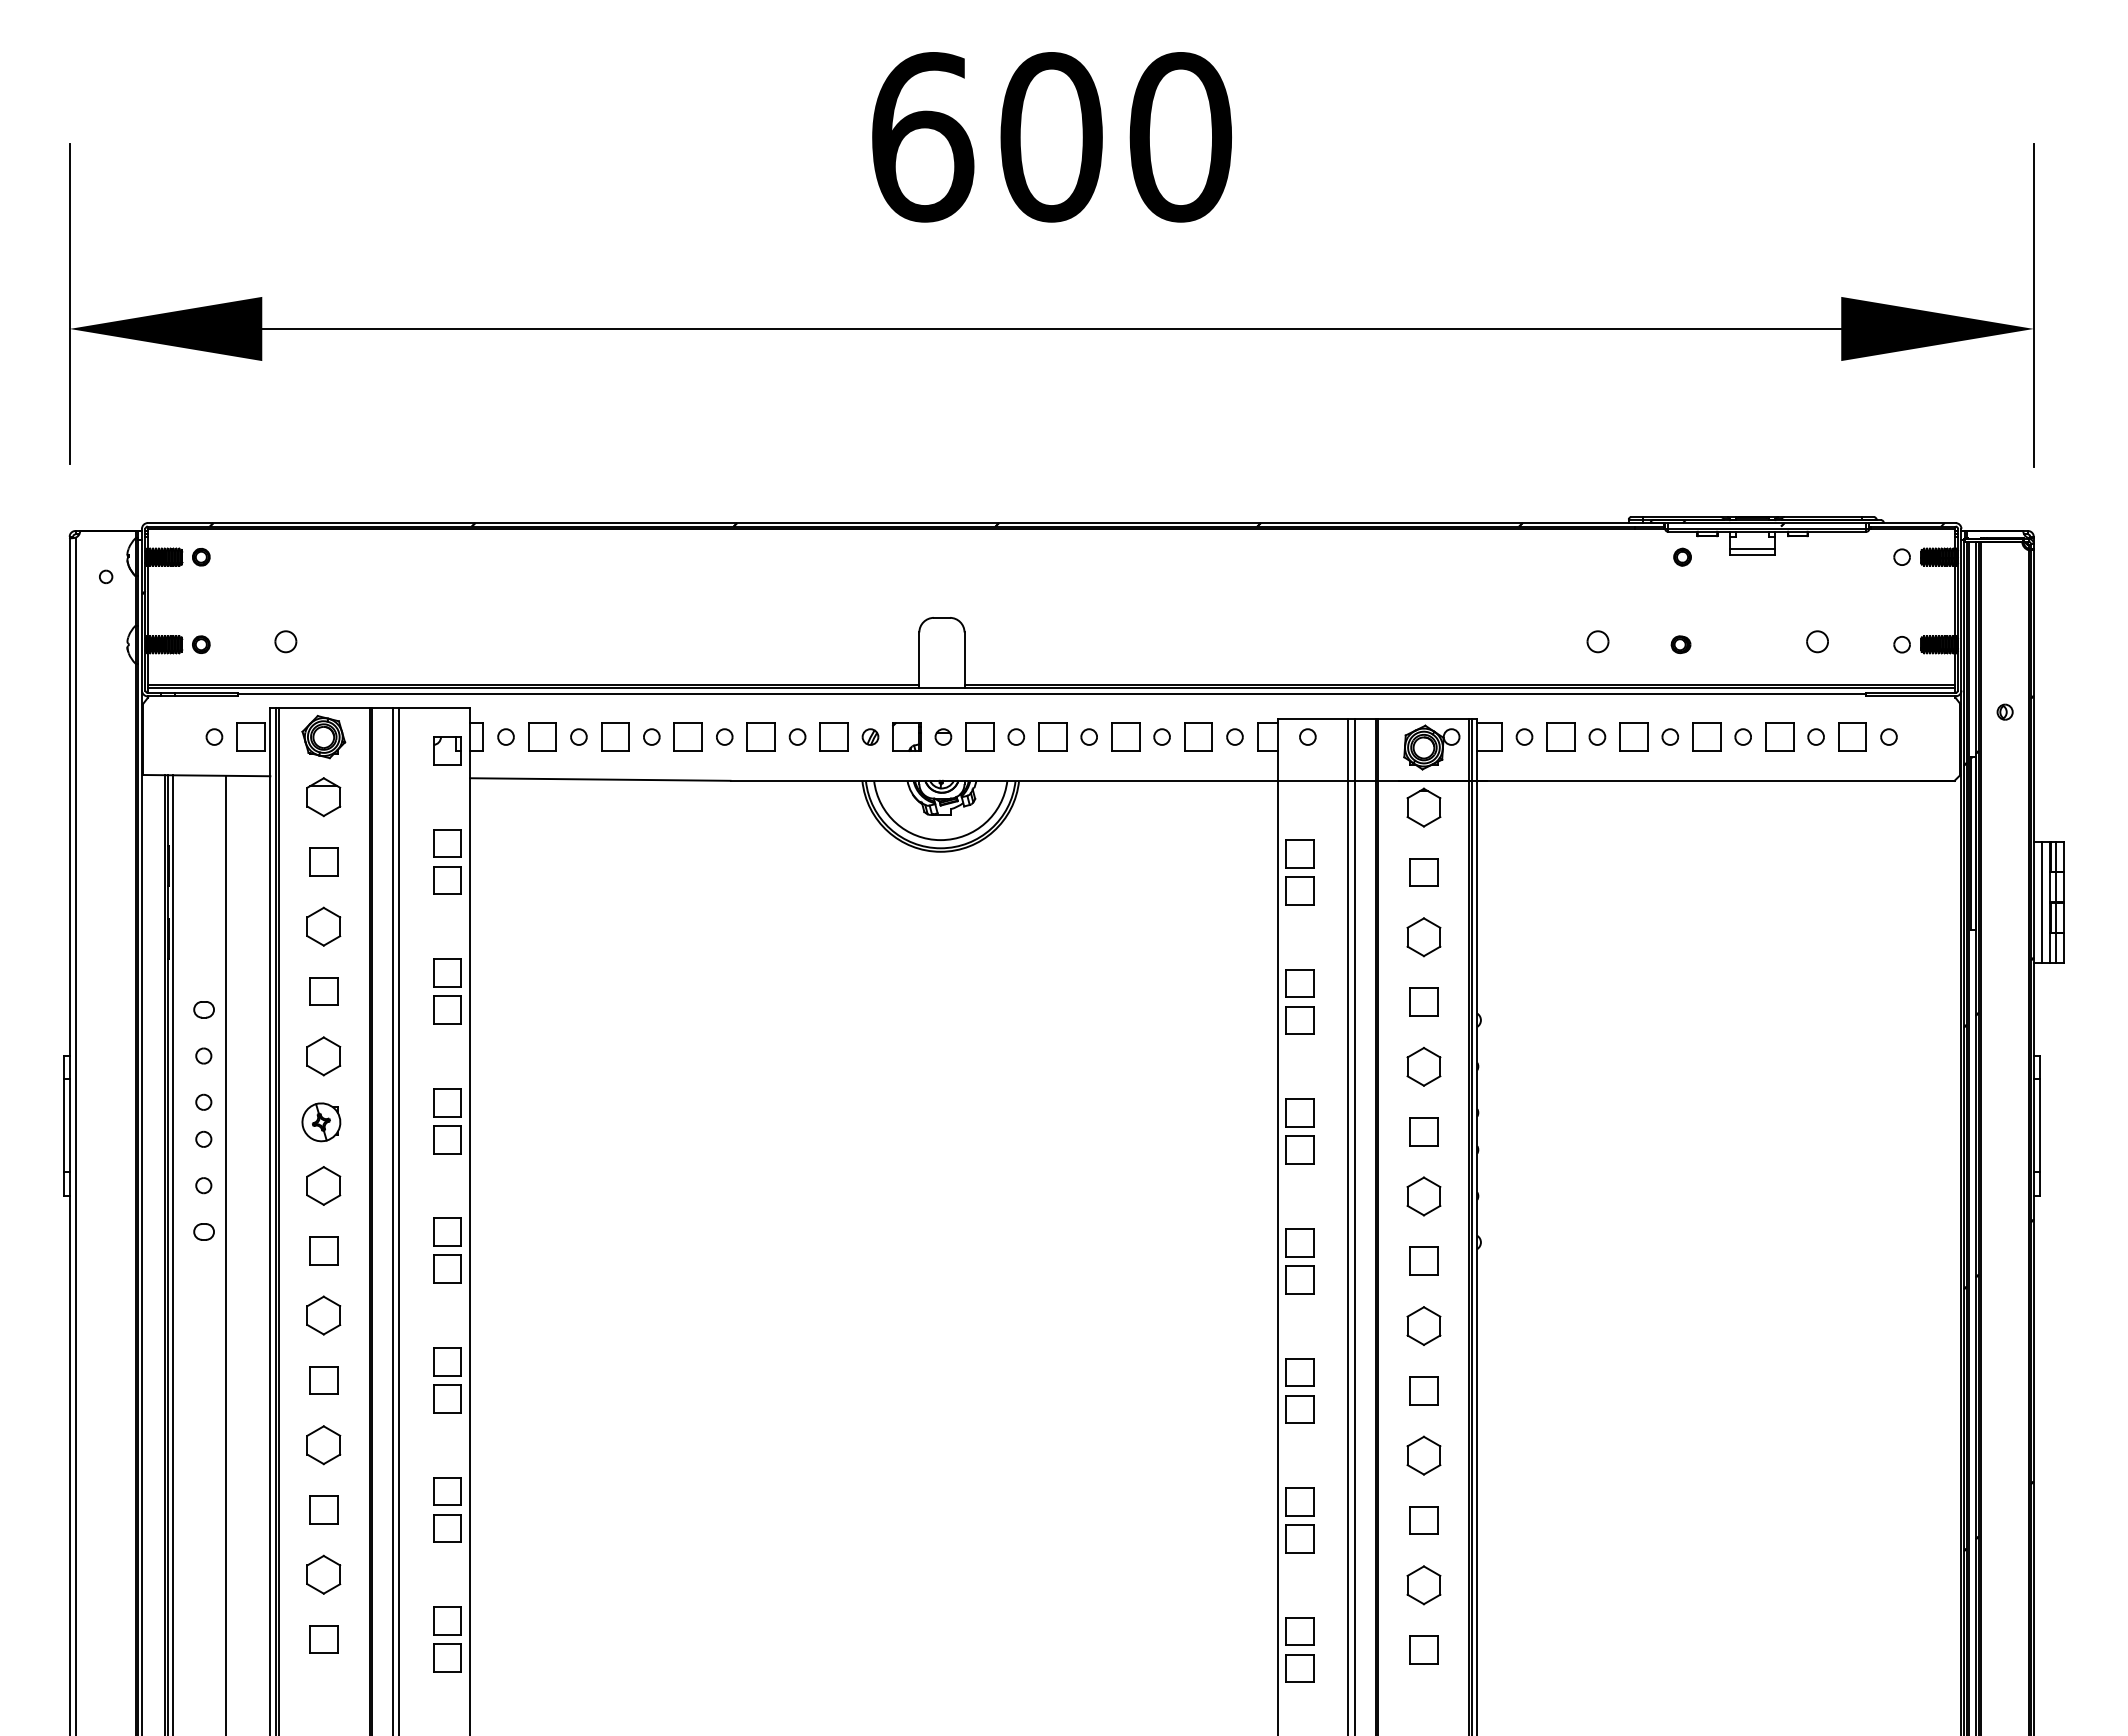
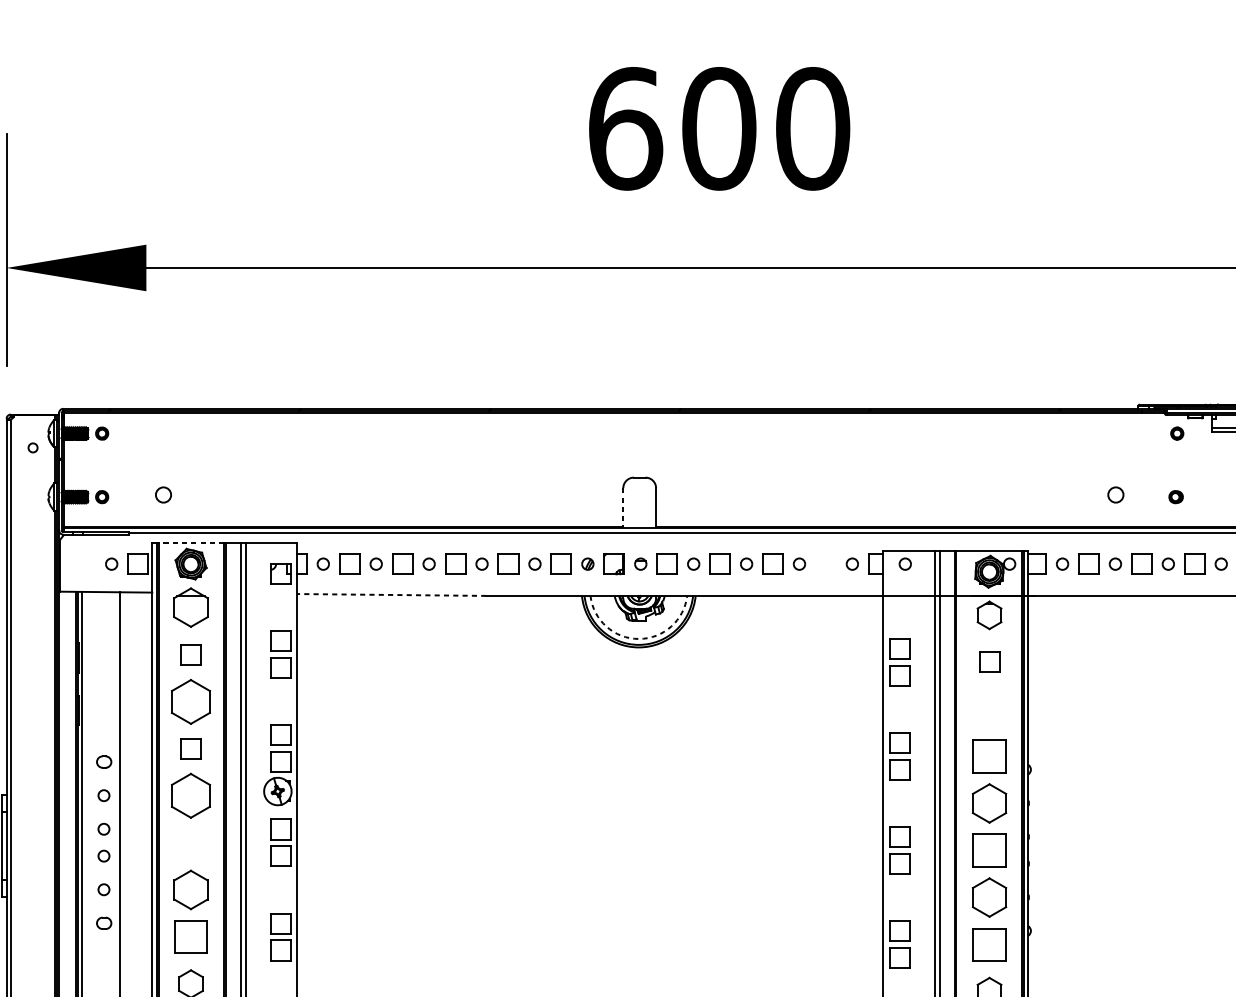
line: (919, 660) -> (623, 508), solid -> dashed
line: (323, 708) -> (190, 543), solid -> dashed
part: (1198, 736) -> (825, 563), removed
line: (599, 779) -> (391, 594), solid -> dashed
part: (323, 797) -> (190, 608), size x1.4
arc: (940, 840) -> (638, 639), solid -> dashed
part: (323, 926) -> (190, 701), size x1.6
part: (1423, 937) -> (989, 709), removed
part: (1423, 1001) -> (989, 756), size x1.6
part: (323, 1056) -> (190, 796), size x1.6
part: (1423, 1066) -> (989, 803), size x1.4
part: (321, 1122) -> (277, 791), moved
part: (1423, 1131) -> (989, 850), size x1.6
part: (323, 1185) -> (190, 889), size x1.4
part: (1423, 1196) -> (989, 897), size x1.4
part: (323, 1250) -> (190, 936), size x1.6
part: (1423, 1260) -> (989, 944), size x1.6

